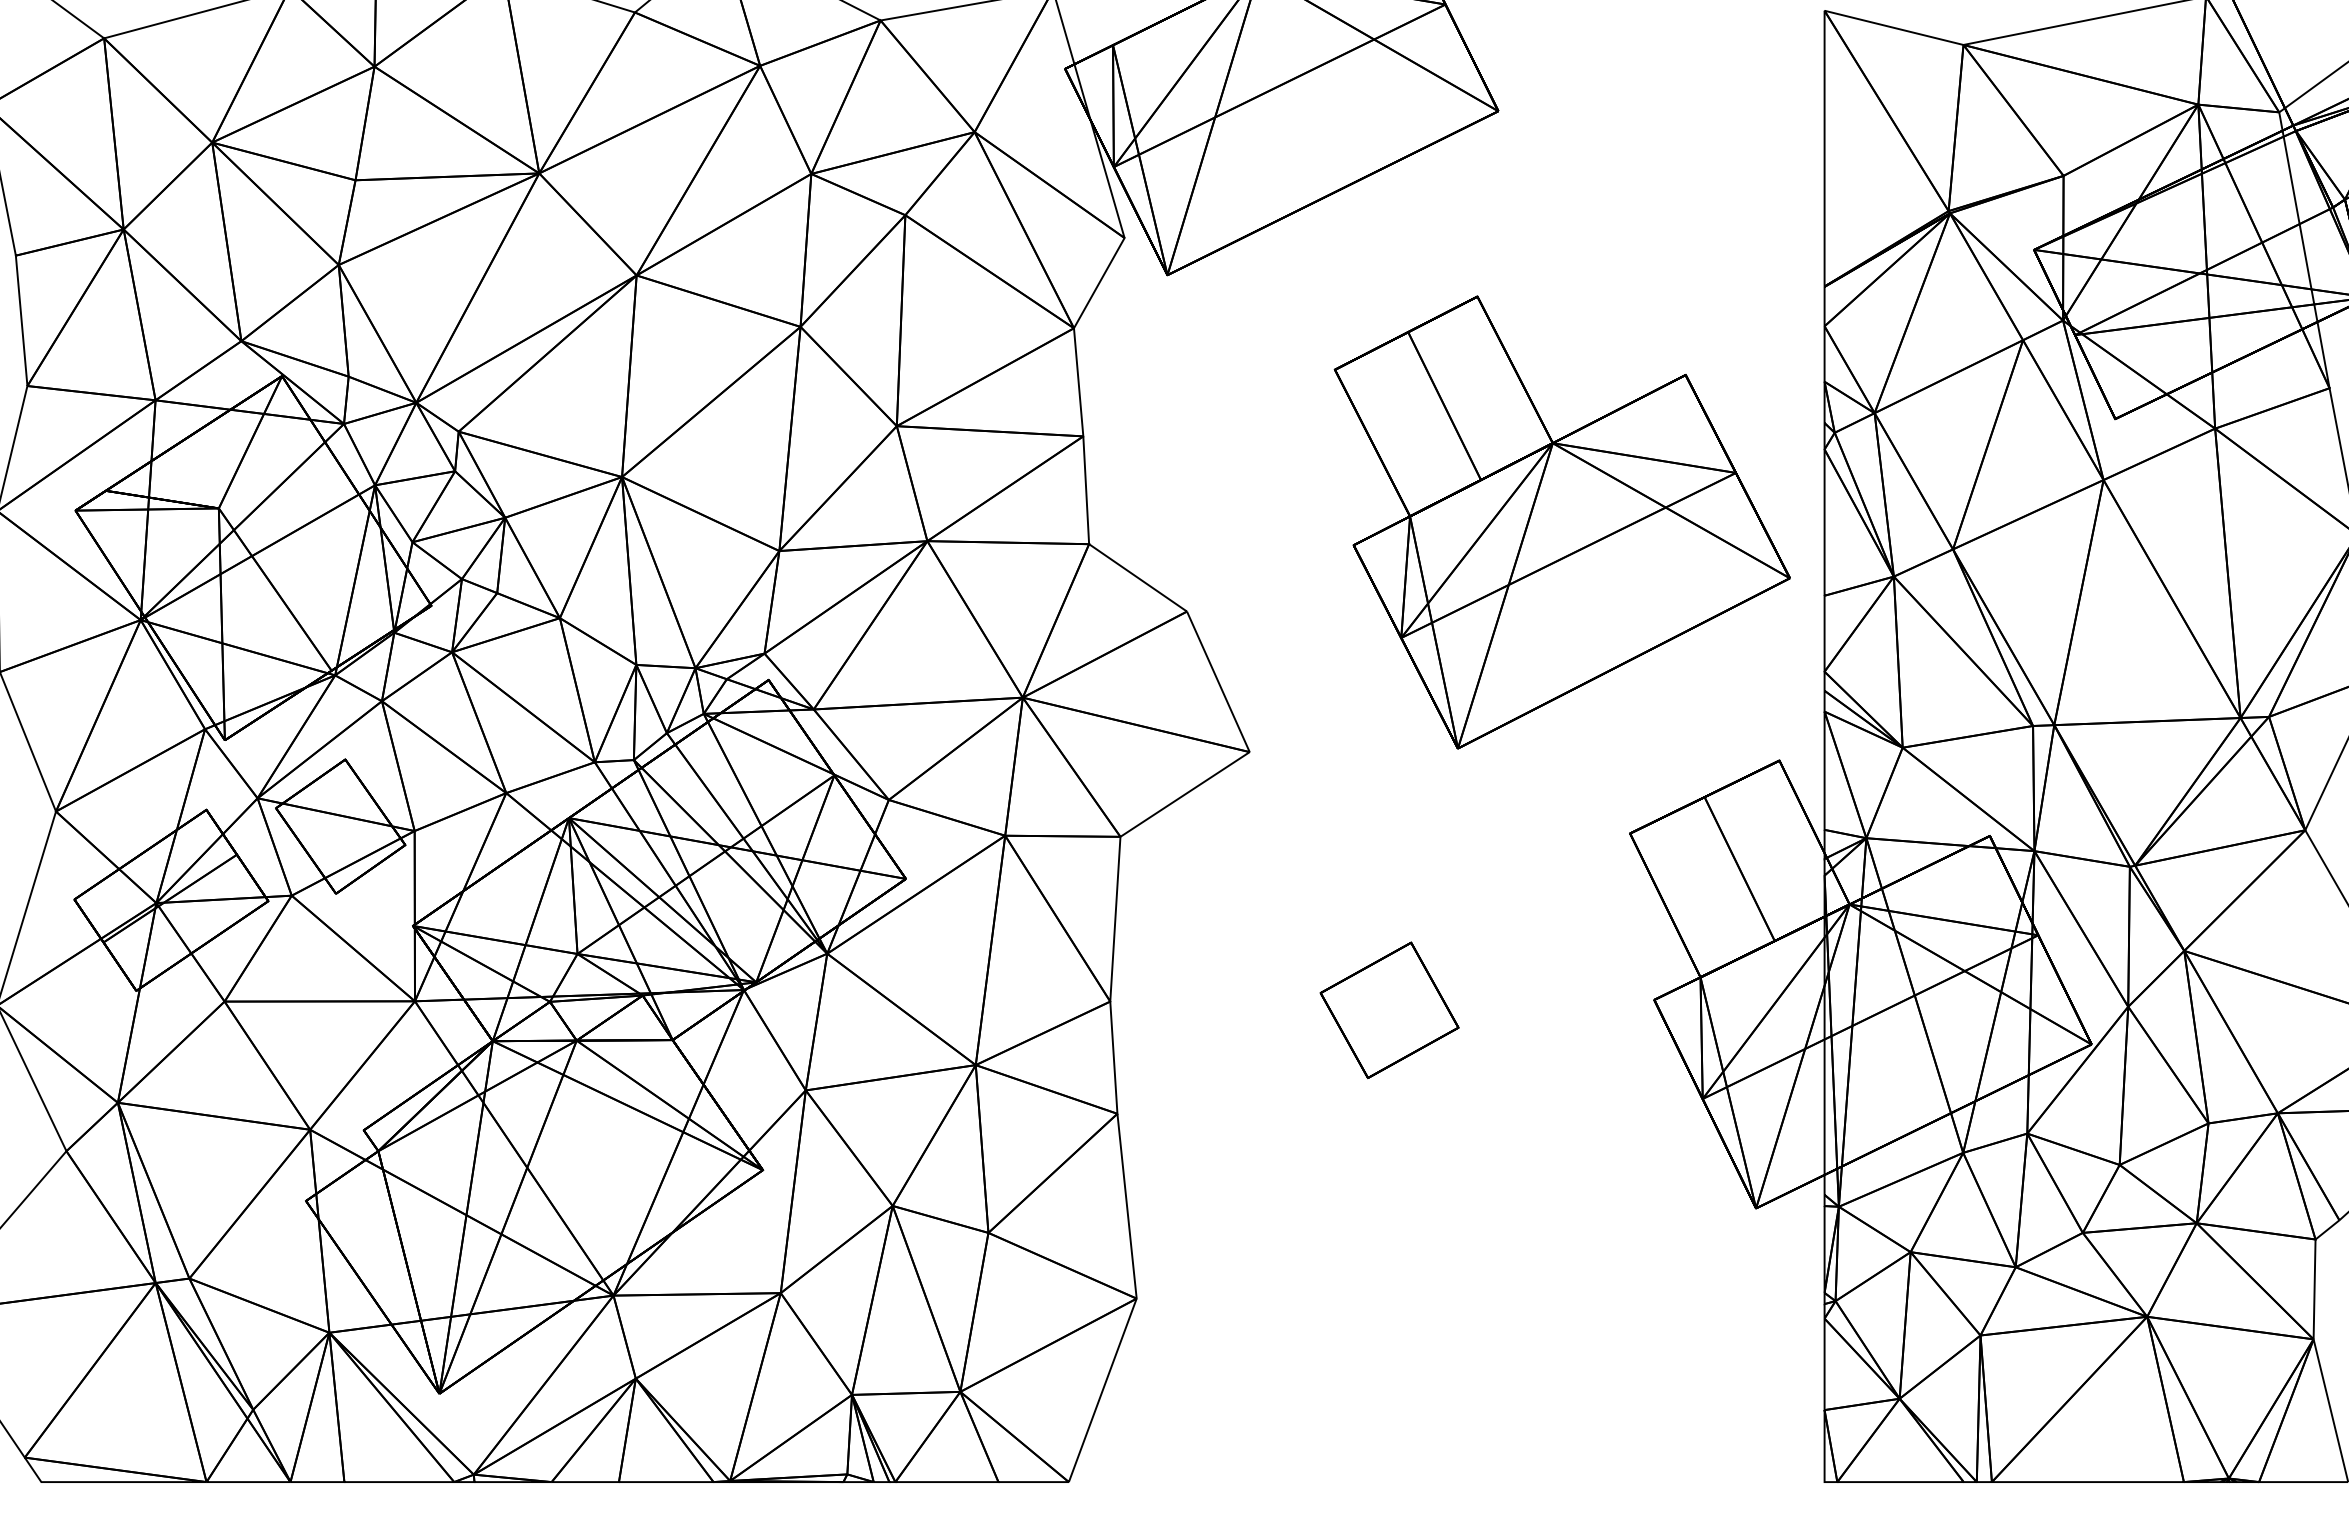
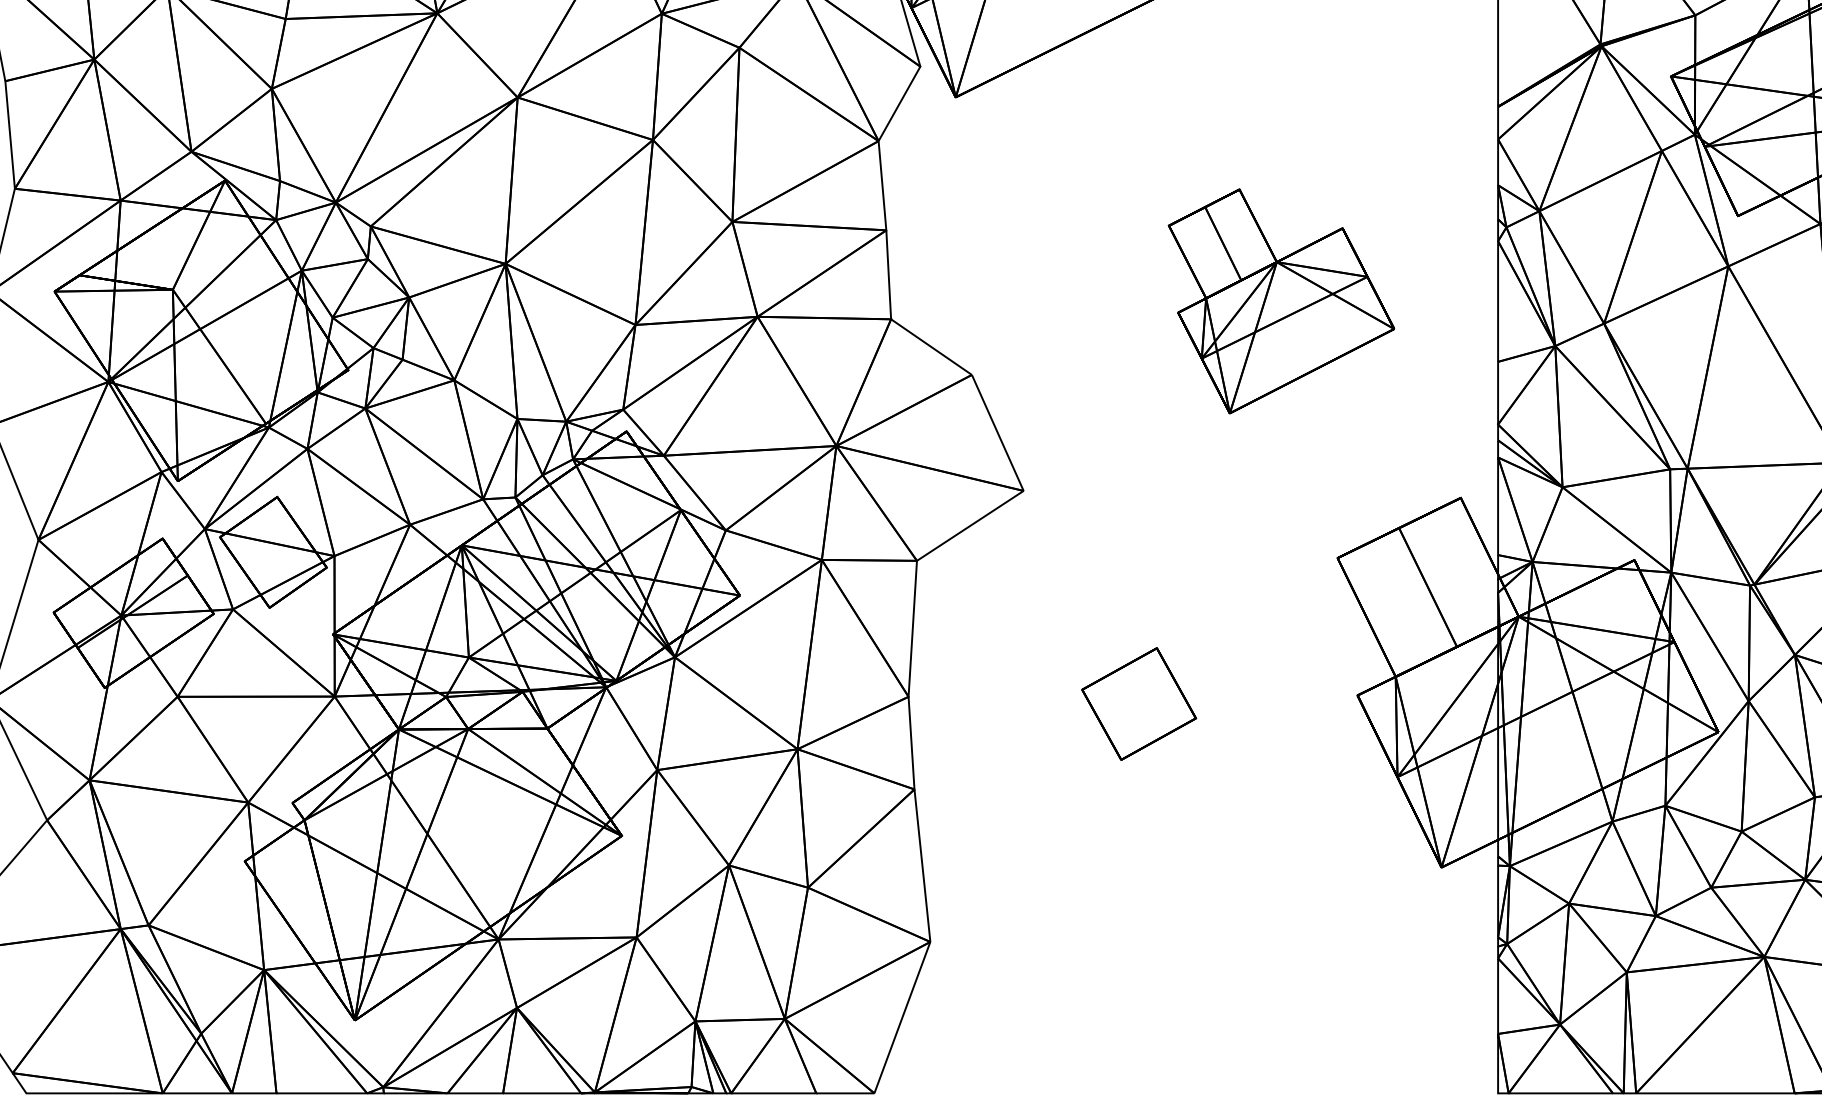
part: (1561, 522) -> (1280, 301), size x0.6

